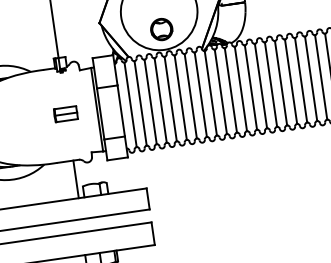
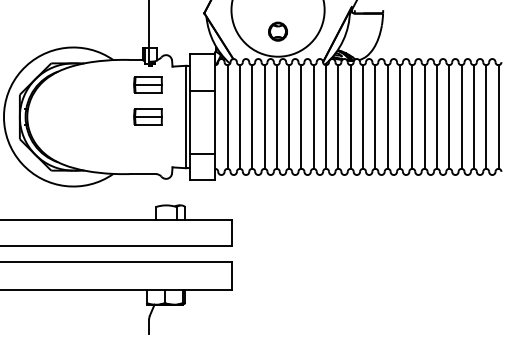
part: (161, 29) -> (277, 31), size x0.7
part: (61, 87) -> (147, 84), added
line: (76, 179) -> (149, 197), removed

